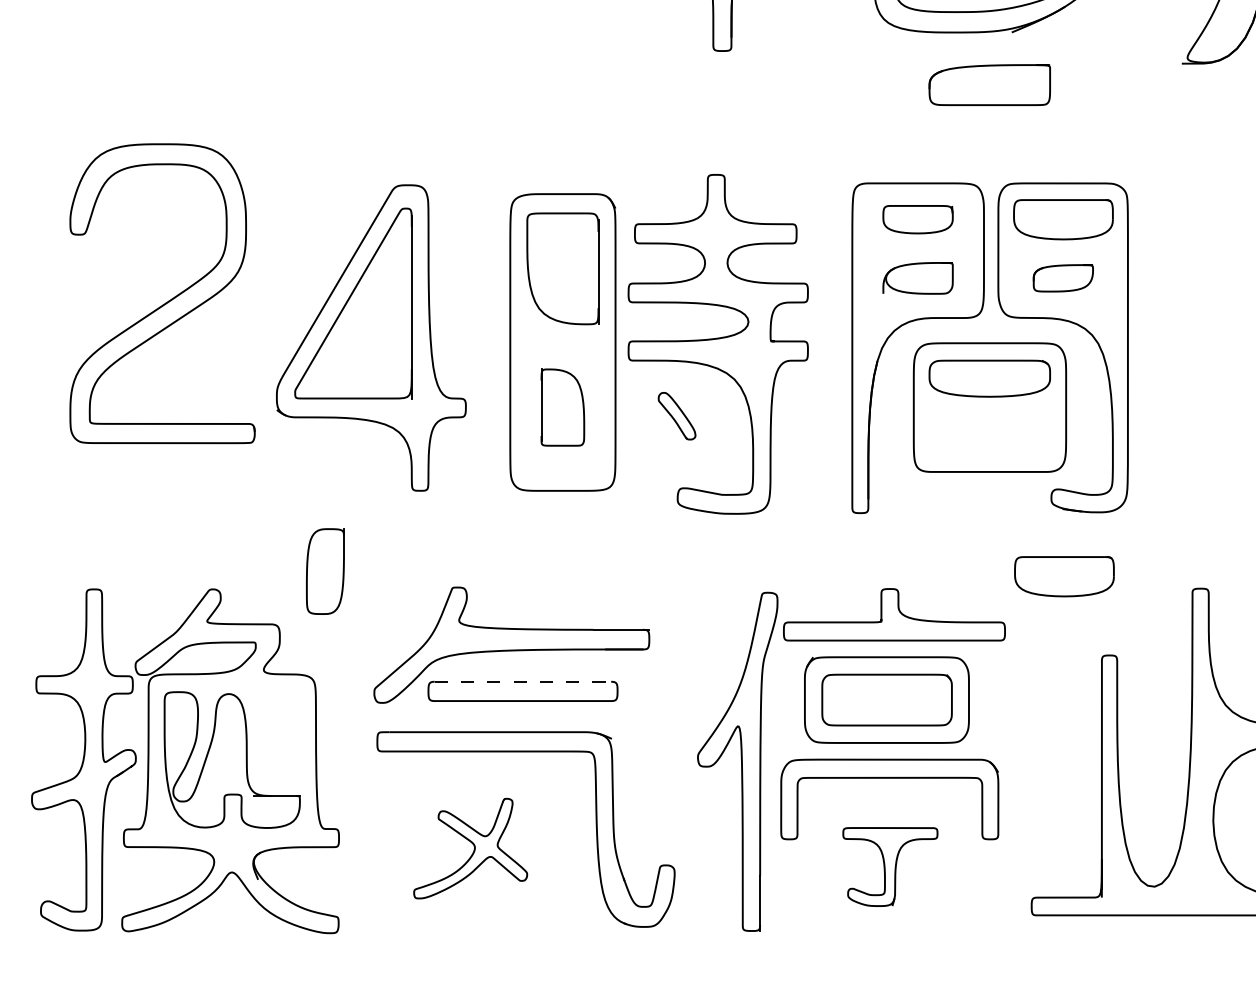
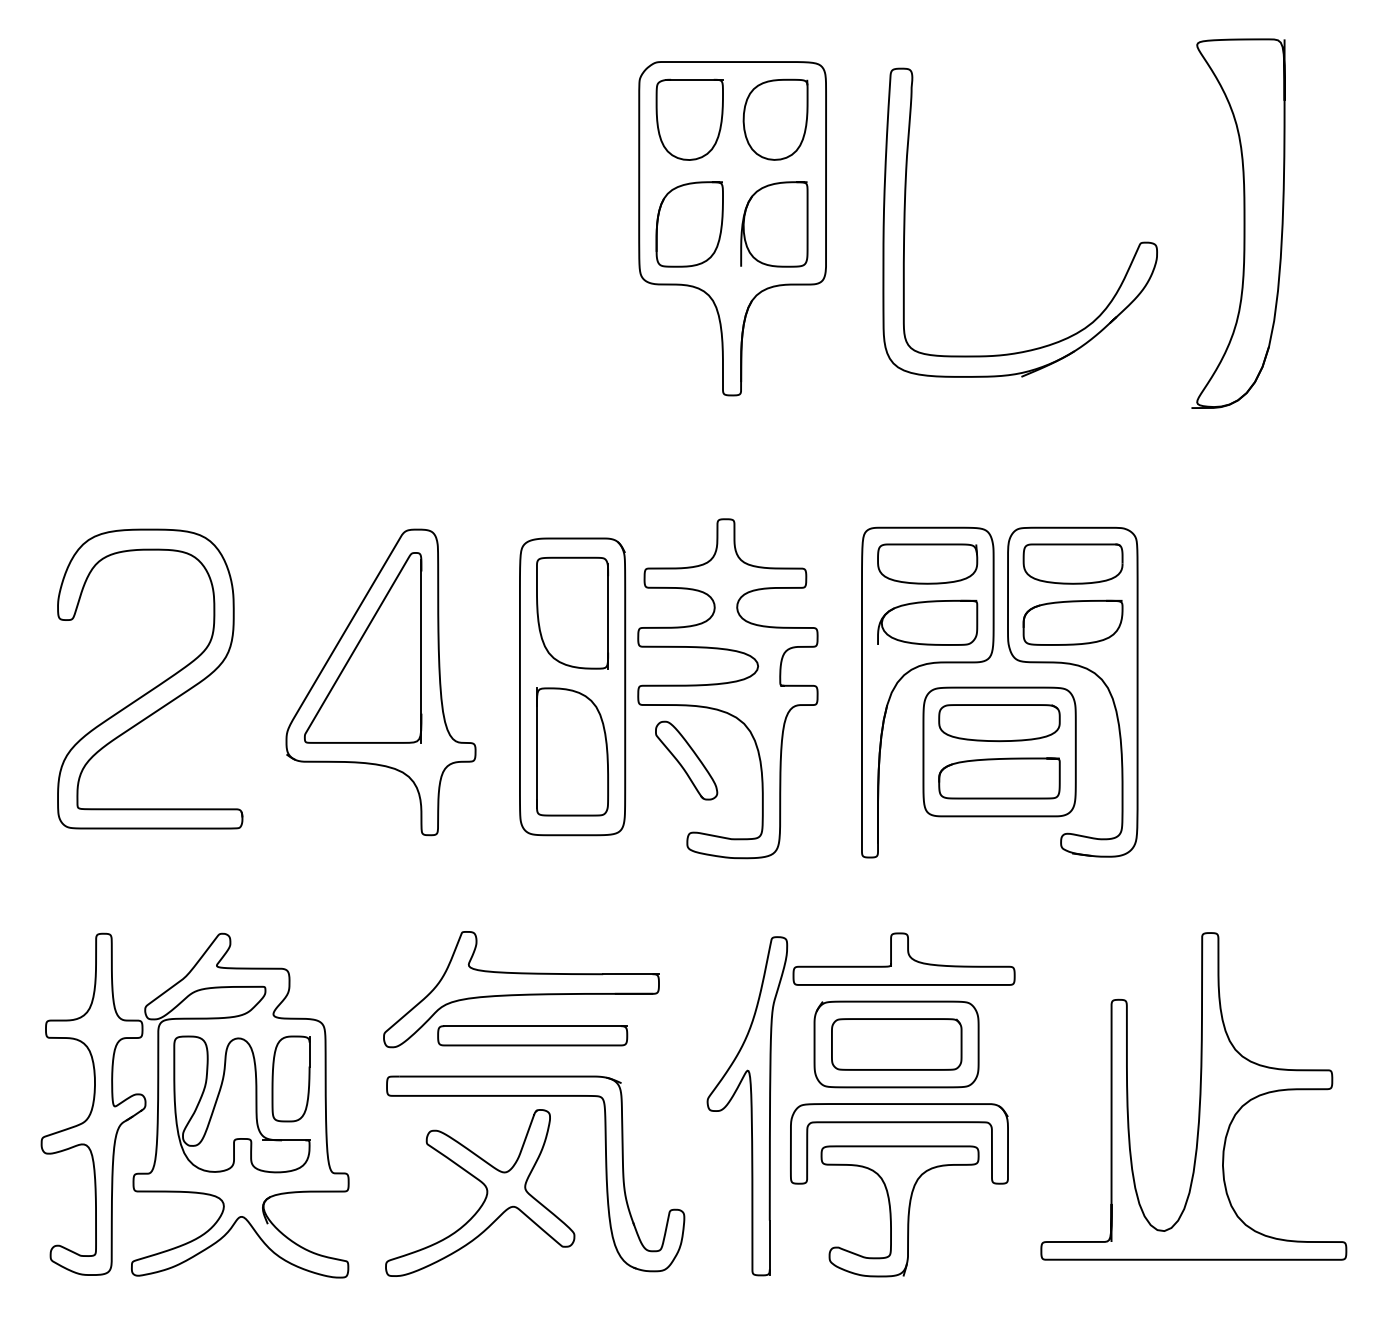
part: (989, 85) -> (999, 778), moved
part: (917, 219) -> (927, 563), size x1.43
part: (917, 278) -> (927, 622), size x1.43
part: (1062, 278) -> (1072, 622), size x1.67
part: (168, 300) -> (156, 685), moved
part: (562, 407) -> (572, 751), size x1.67
part: (676, 416) -> (686, 760), size x1.67
part: (324, 571) -> (290, 1078), moved
part: (1063, 576) -> (1073, 920), removed
line: (526, 682) -> (536, 1026), dashed -> solid
part: (470, 848) -> (480, 1192), size x1.67
part: (889, 867) -> (899, 1211), size x1.67

